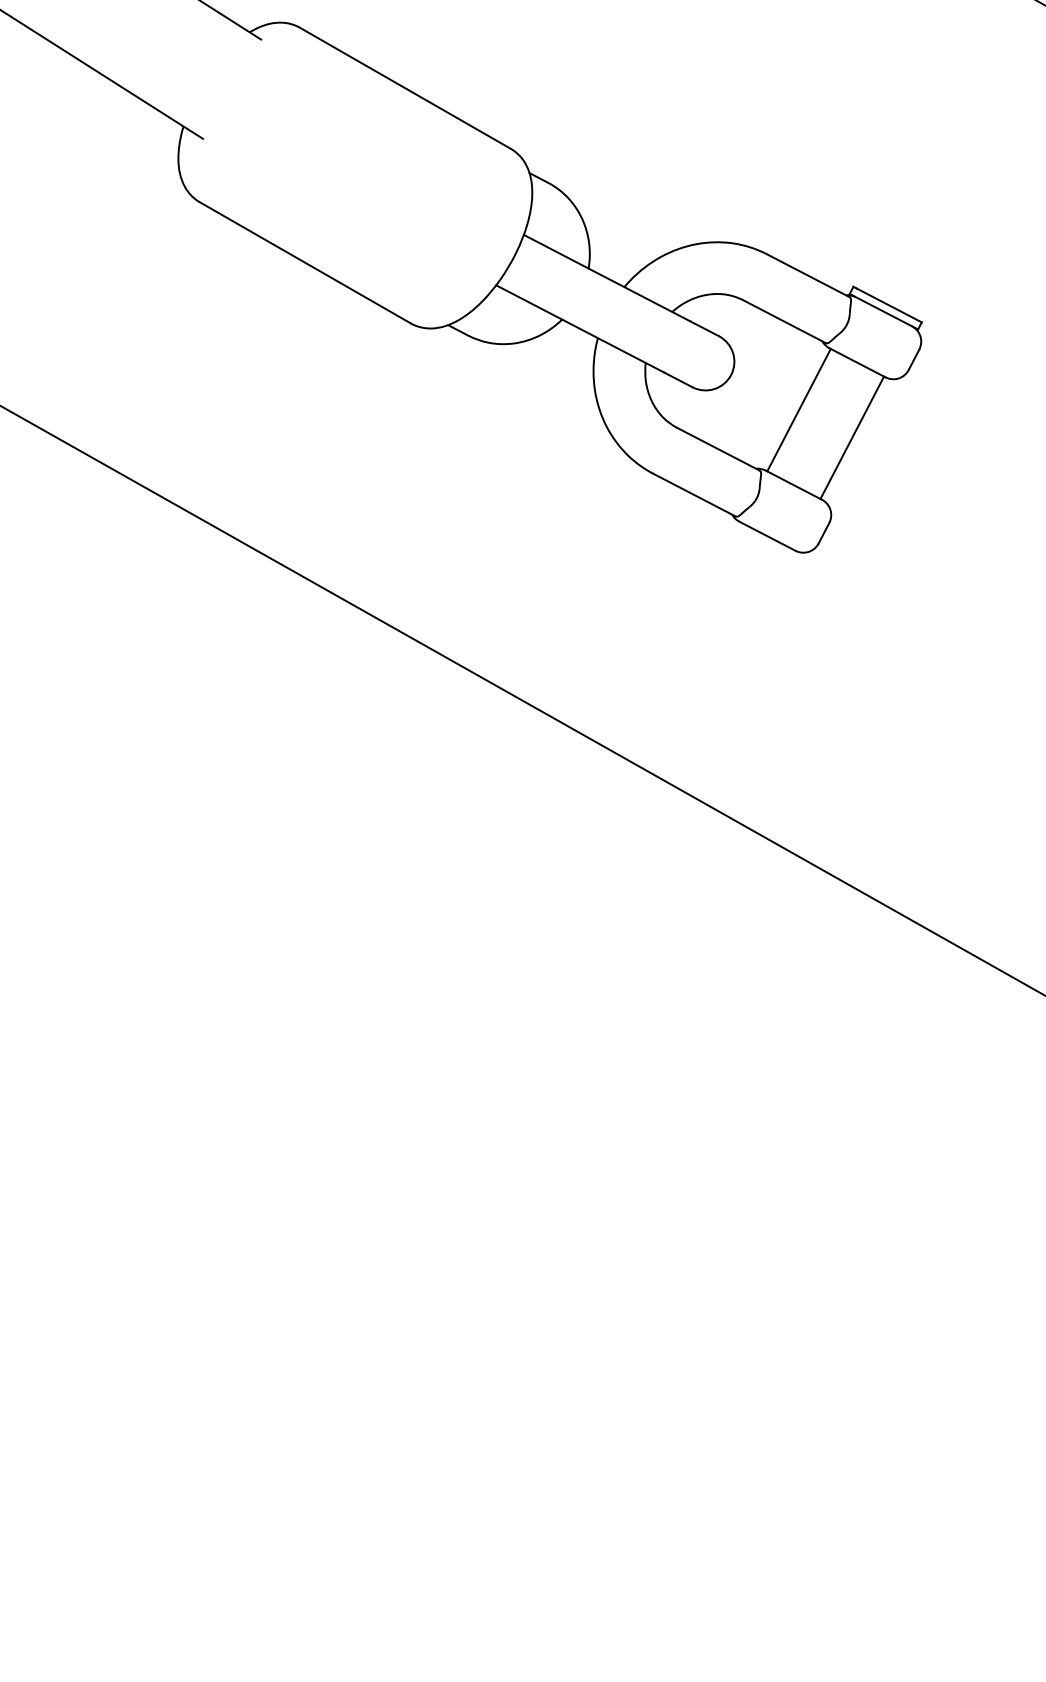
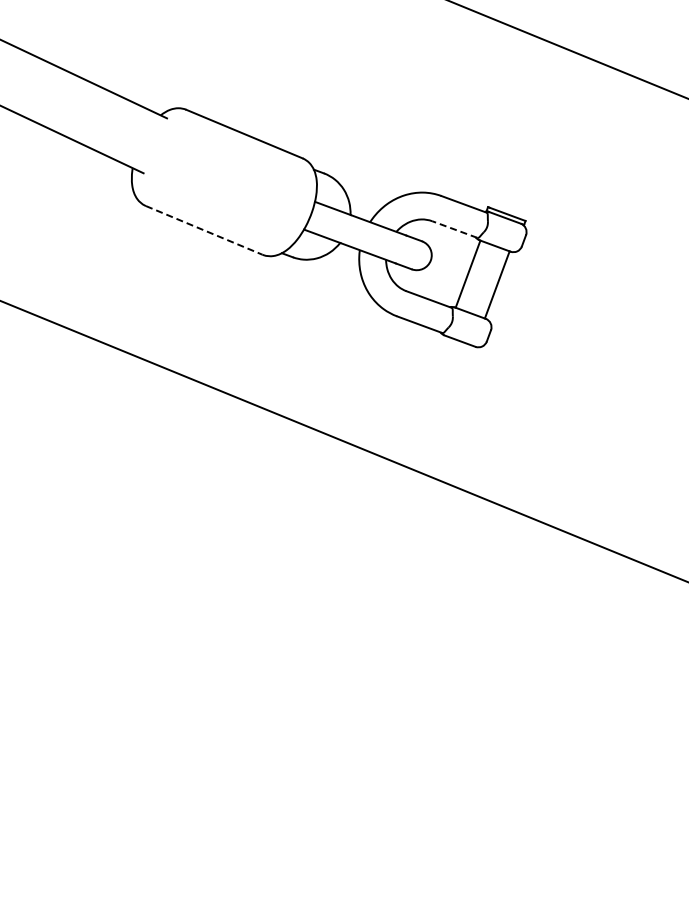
line: (305, 262) -> (204, 230), solid -> dashed
line: (783, 321) -> (454, 229), solid -> dashed

